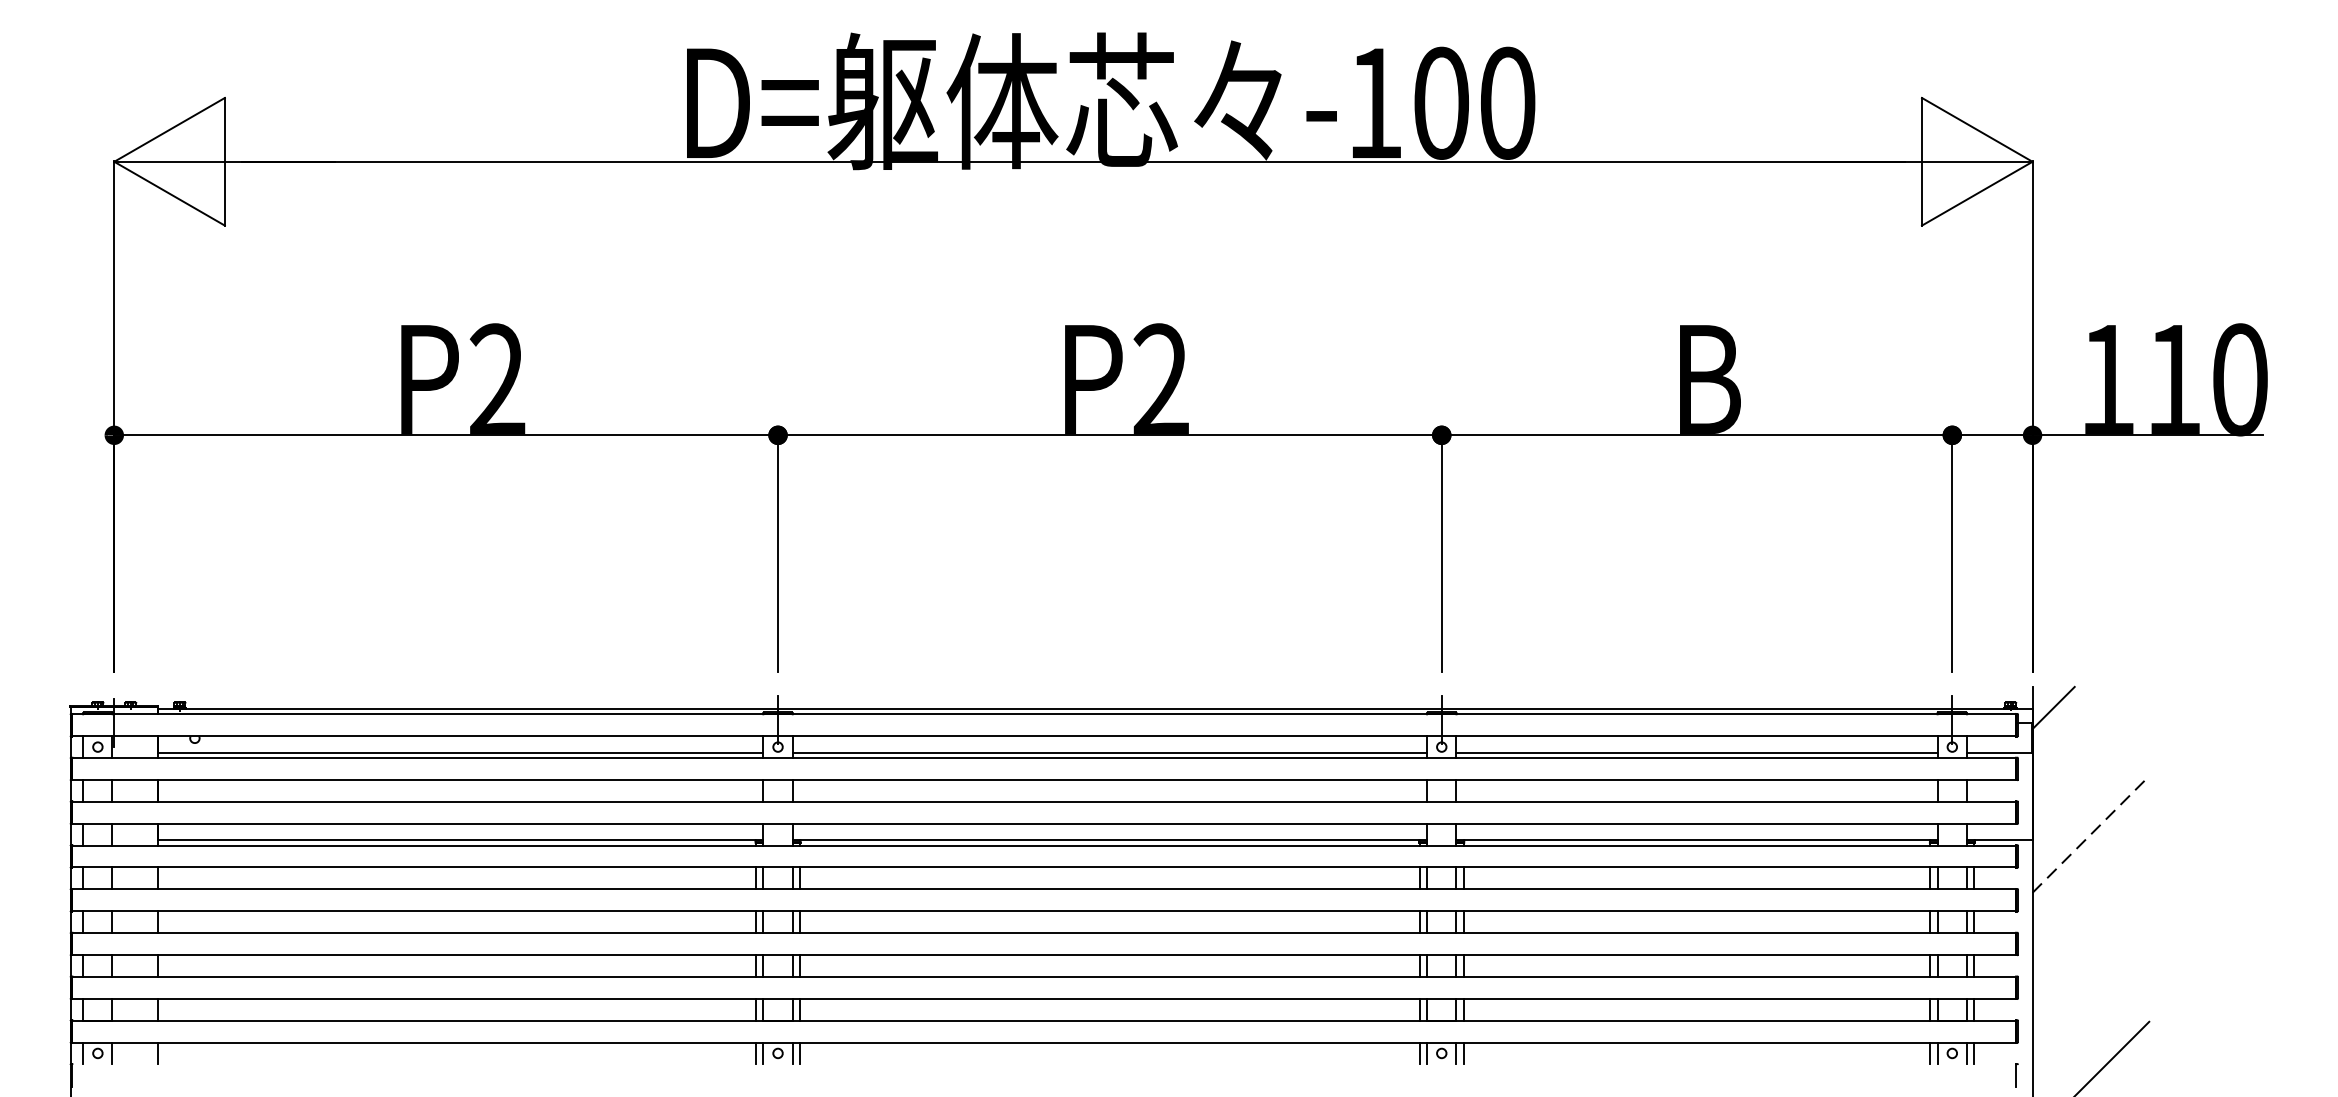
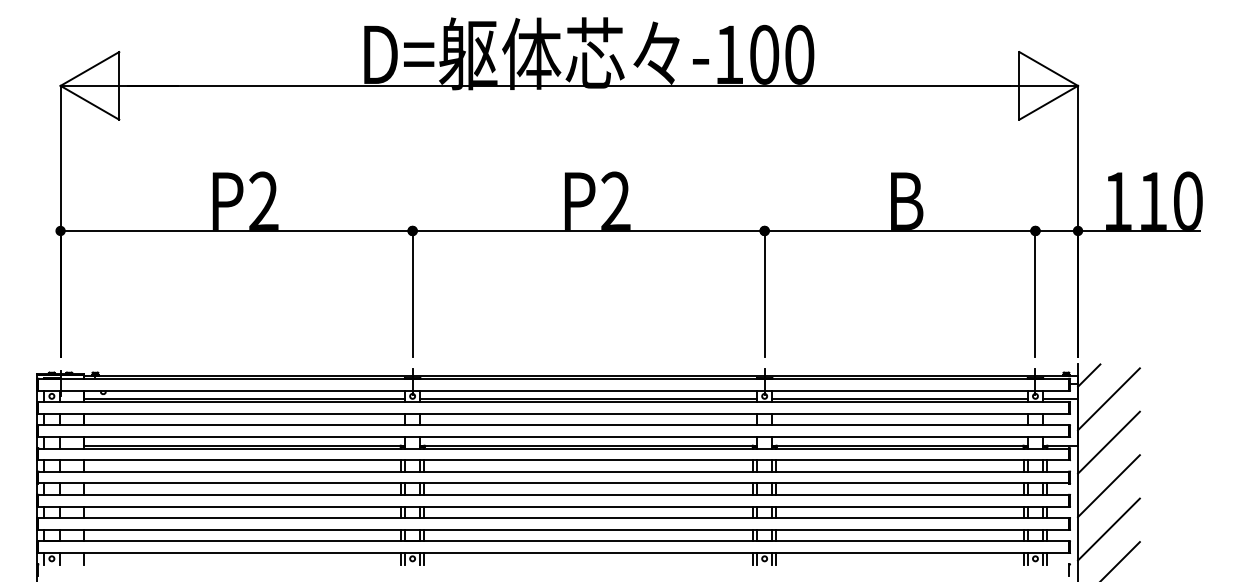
line: (2090, 753) -> (1108, 399), added
line: (2090, 834) -> (1108, 442), dashed -> solid
line: (2090, 917) -> (1108, 486), added
line: (2090, 998) -> (1108, 529), added

